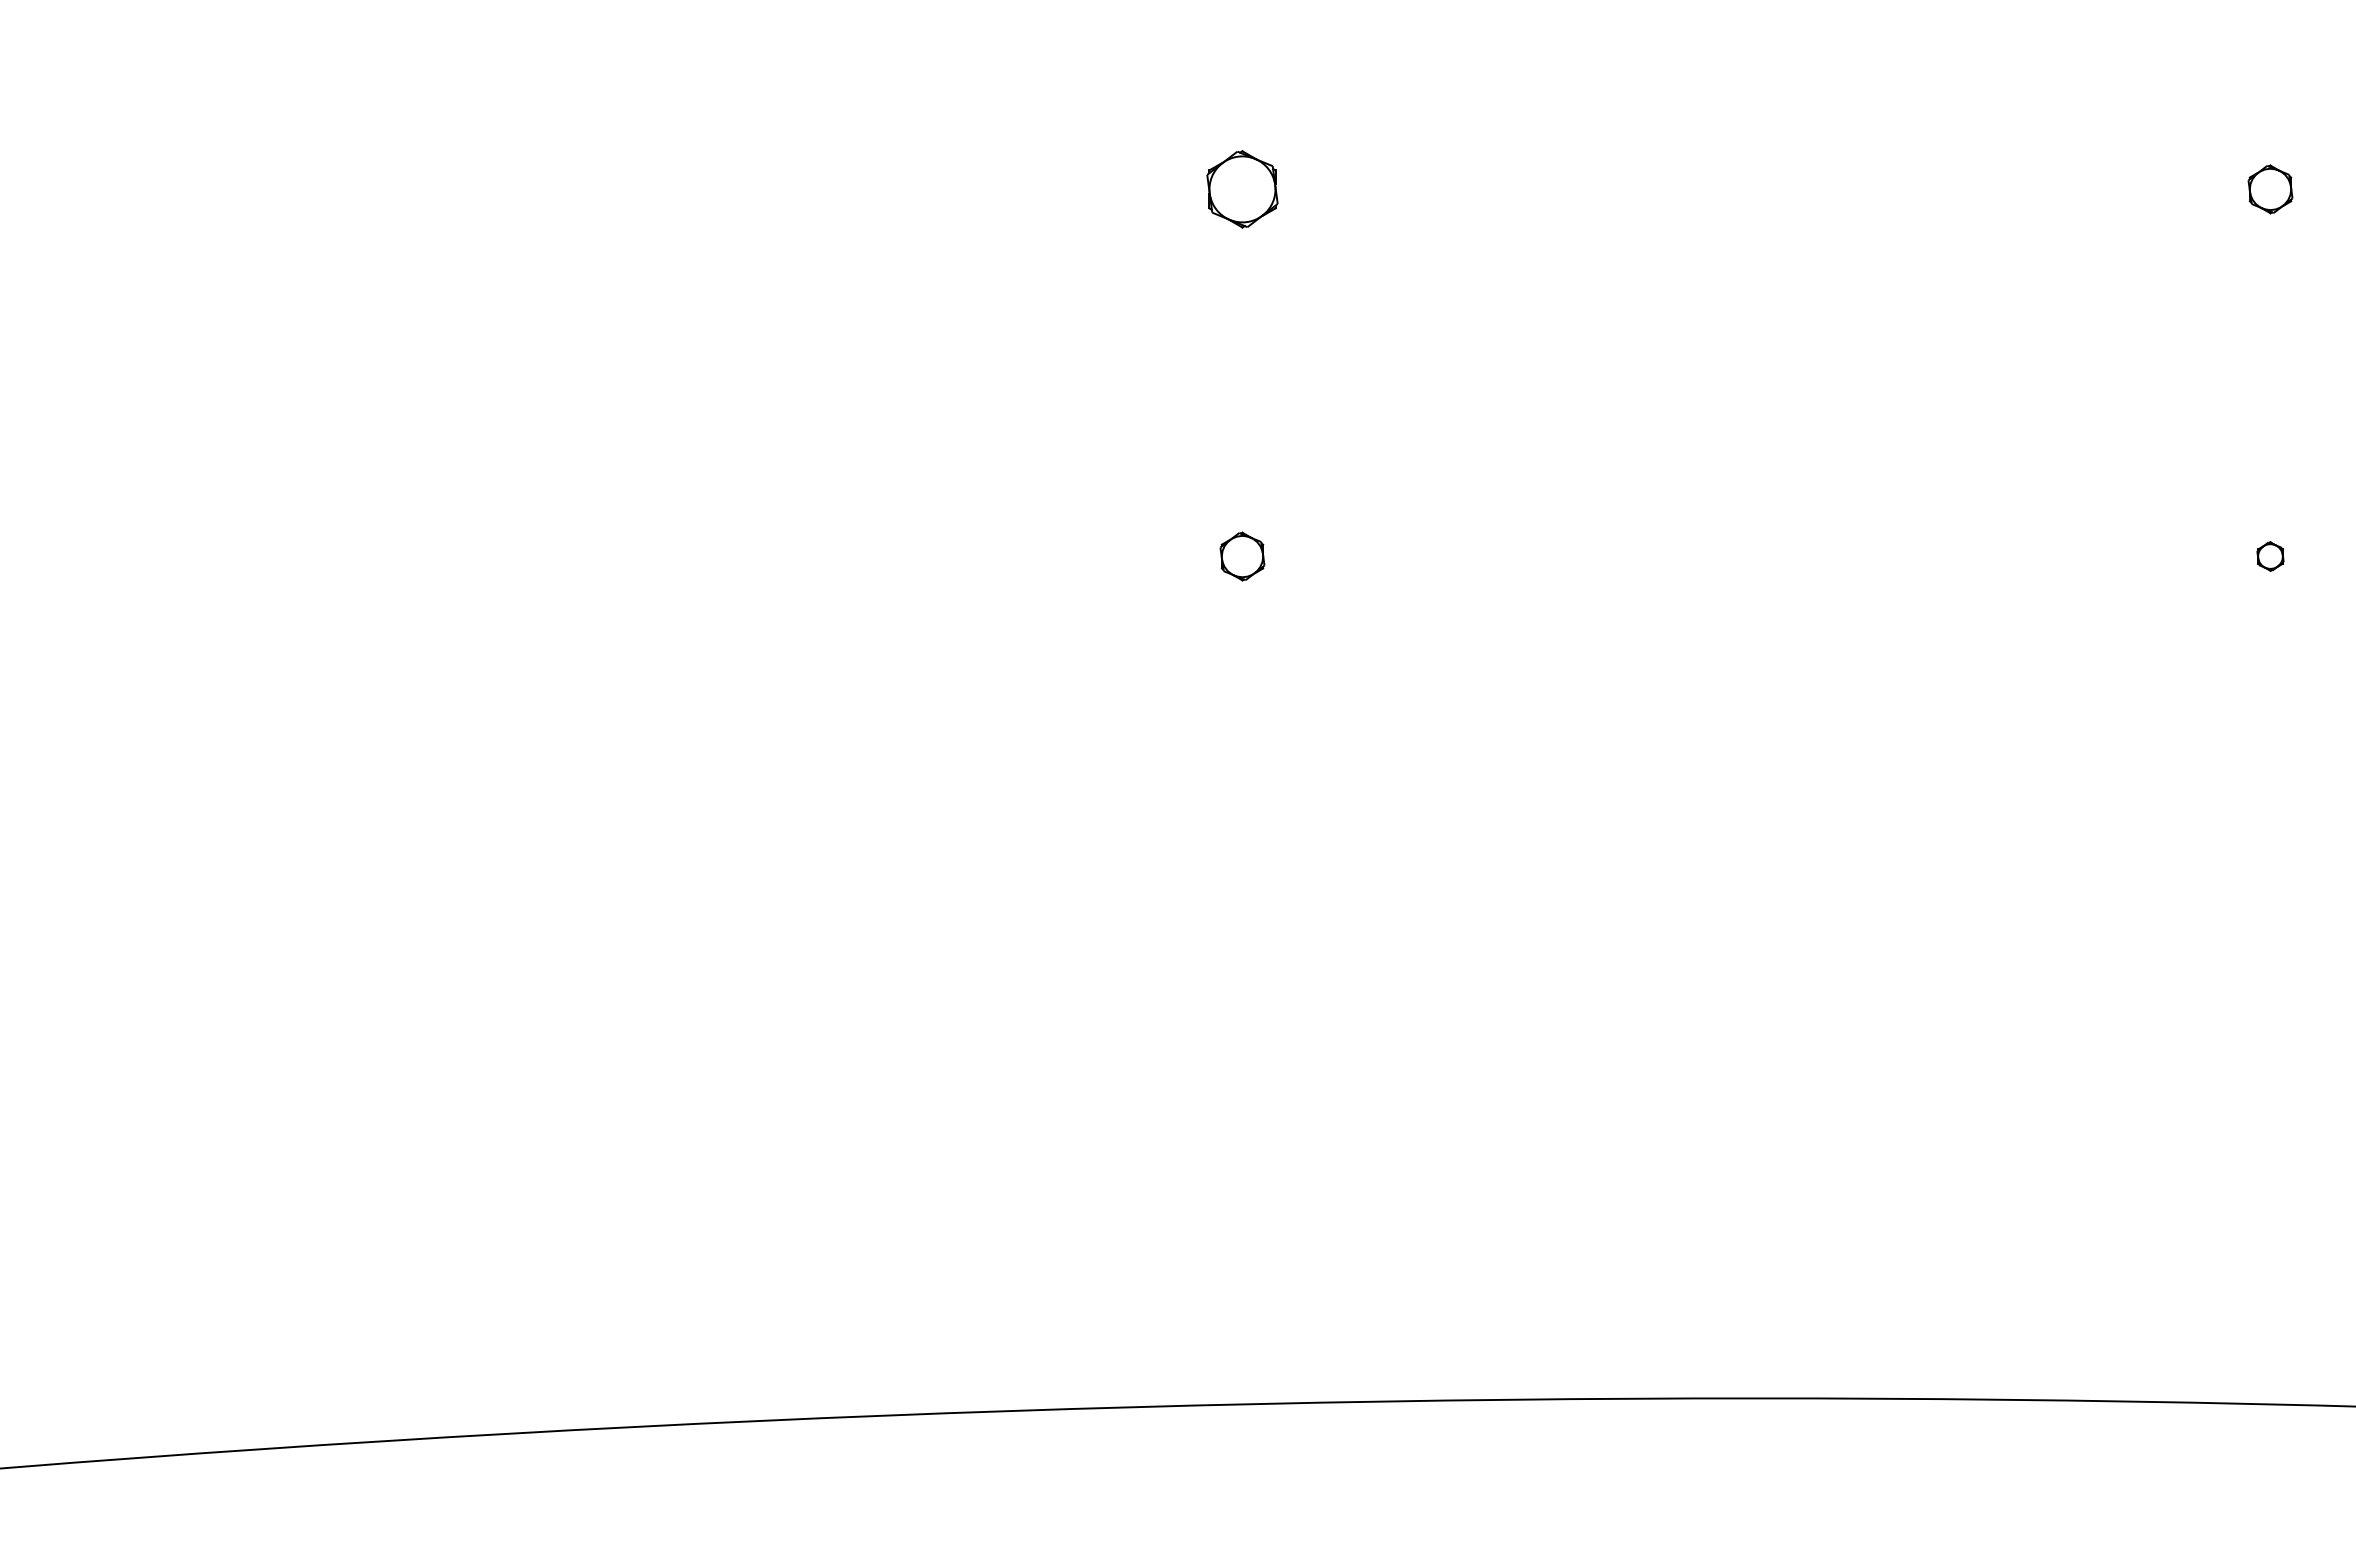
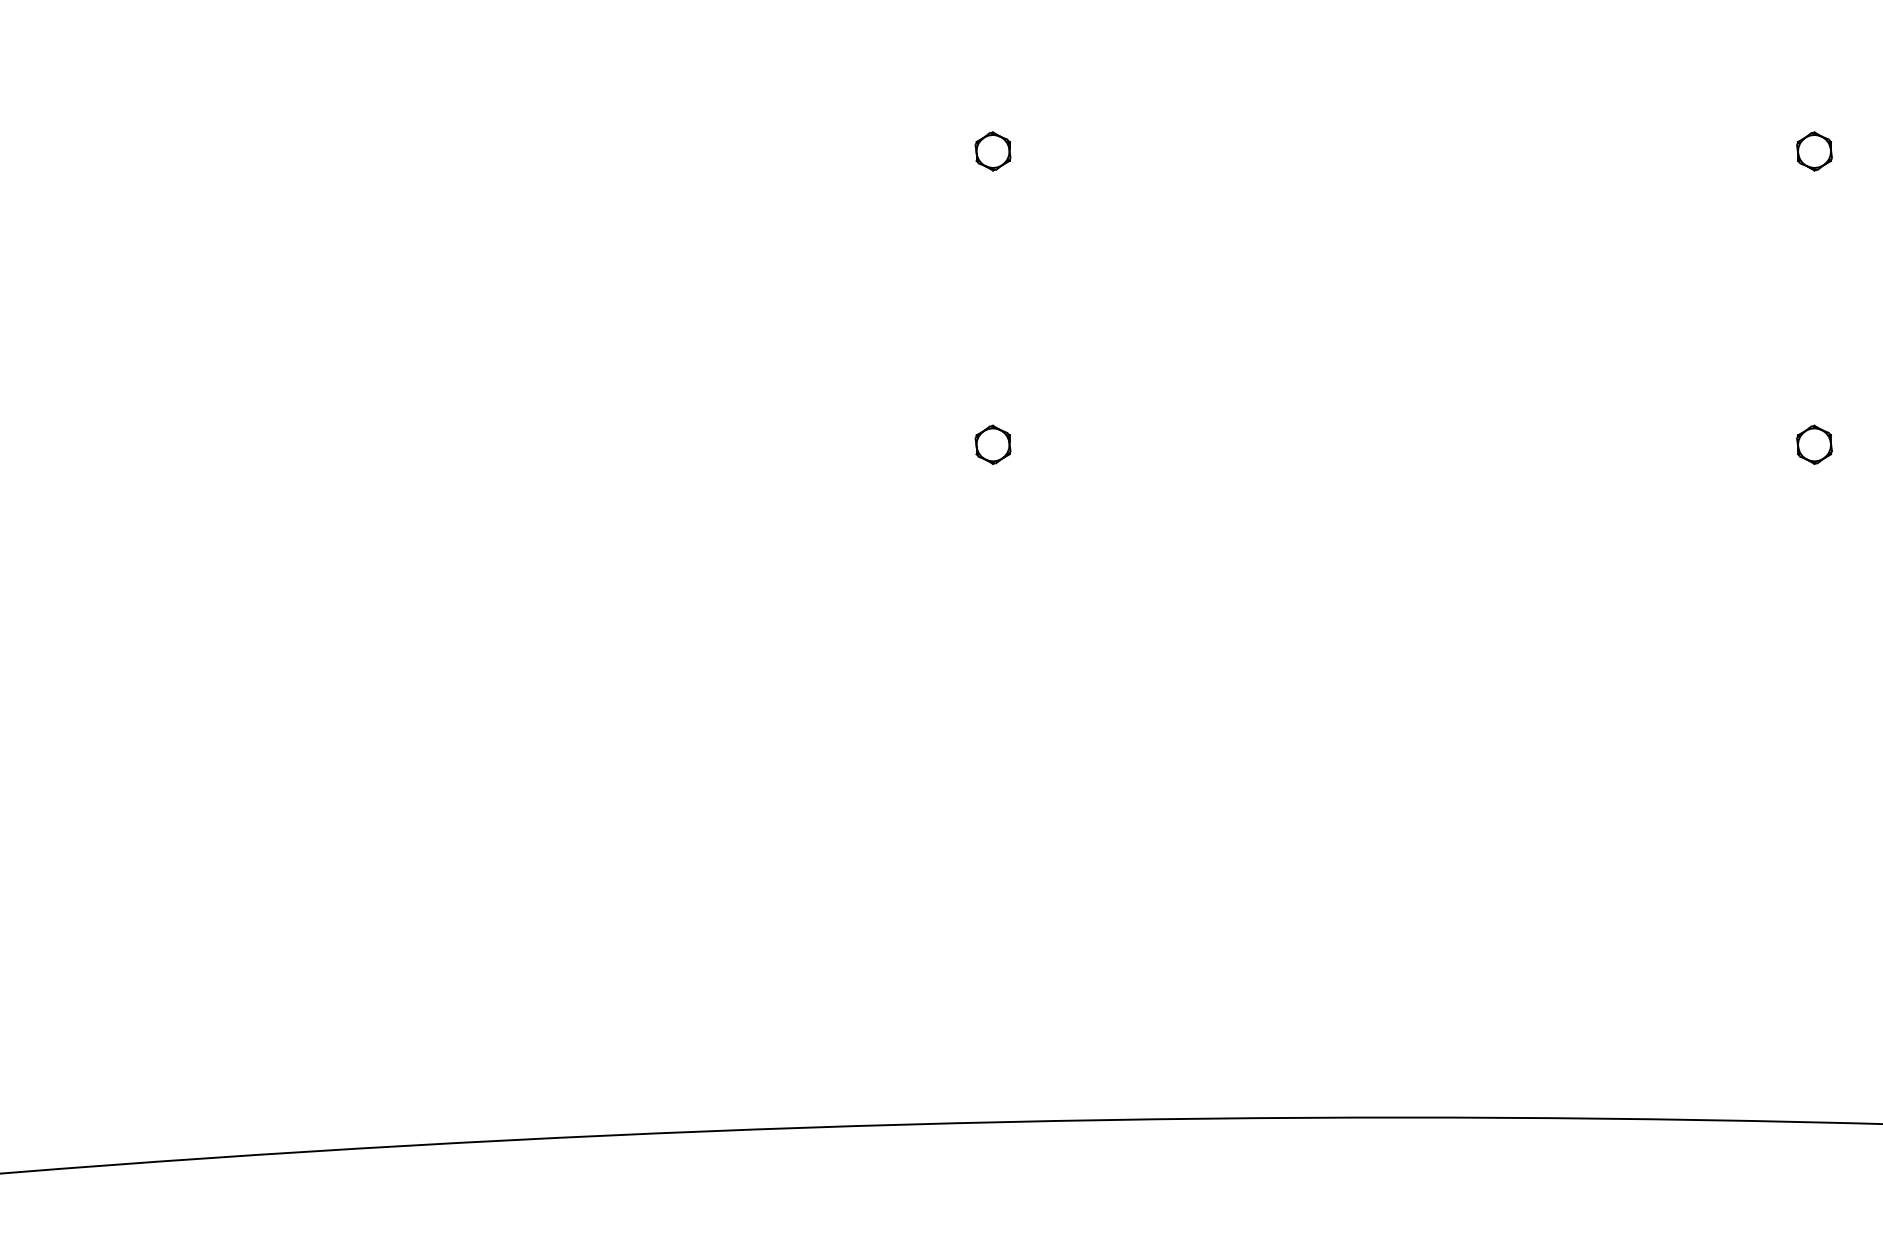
part: (1242, 189) -> (993, 151), size x0.62
part: (2270, 556) -> (1814, 444), size x1.67

